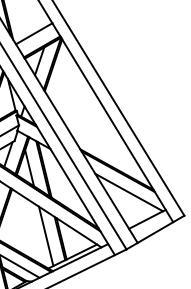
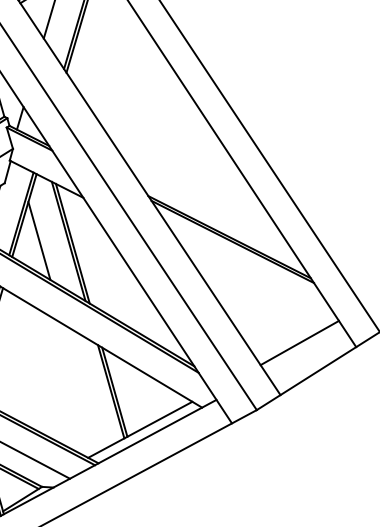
line: (129, 192) -> (258, 285), removed
line: (45, 236) -> (79, 388), removed

